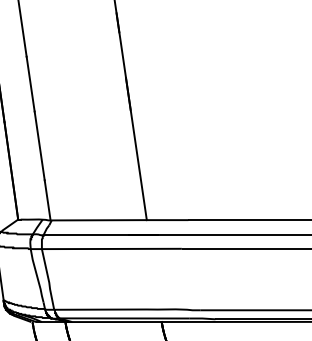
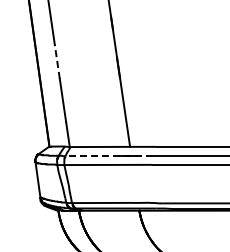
line: (30, 83) -> (57, 61), solid -> dashed
line: (112, 235) -> (108, 156), solid -> dashed

